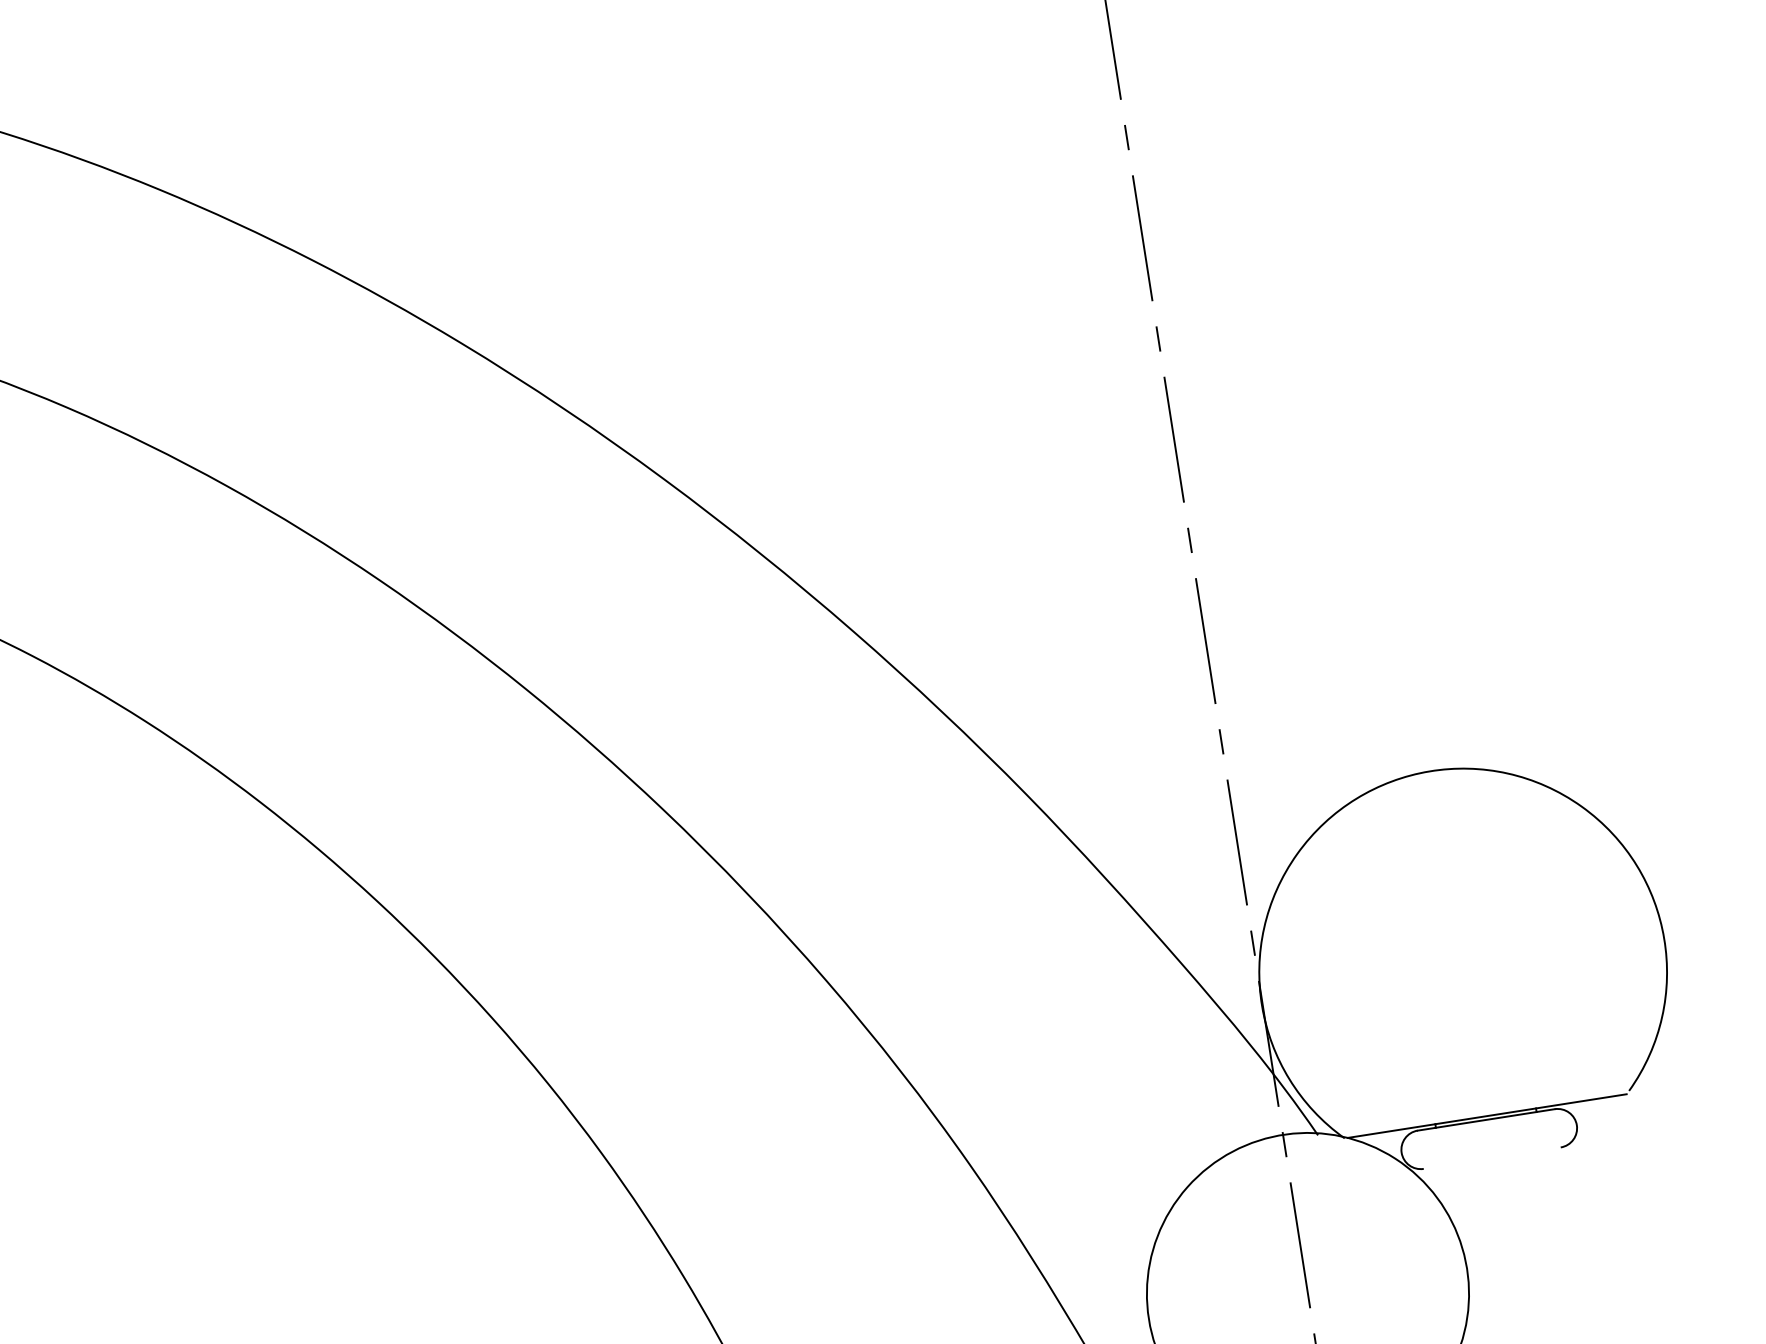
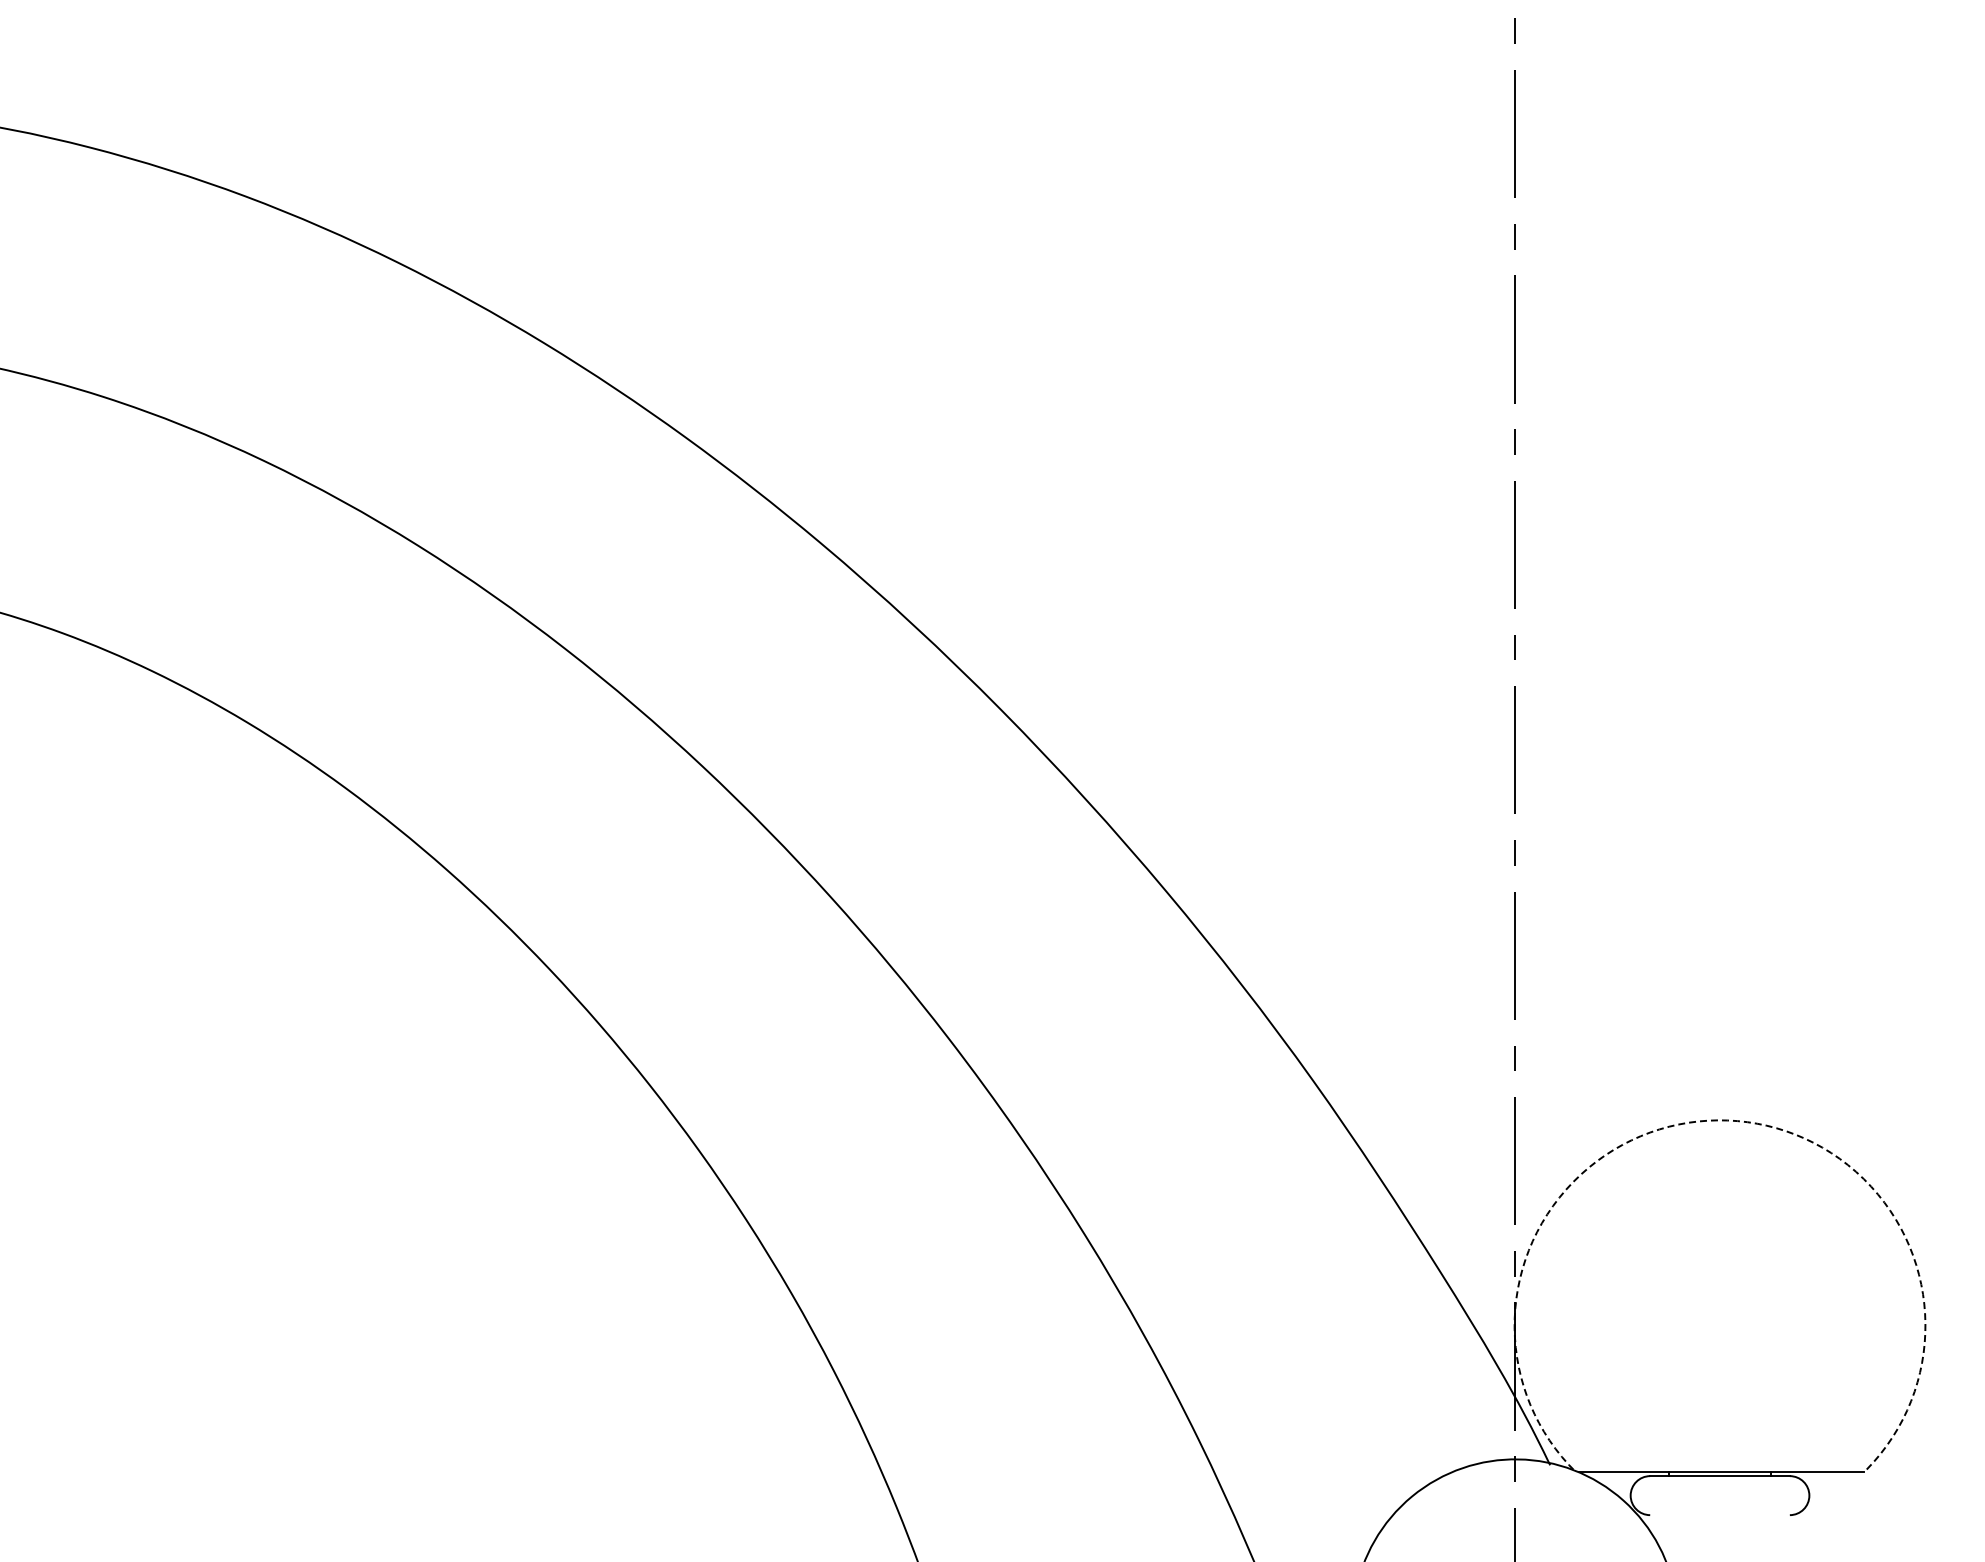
arc: (1429, 771) -> (1717, 1120), solid -> dashed

